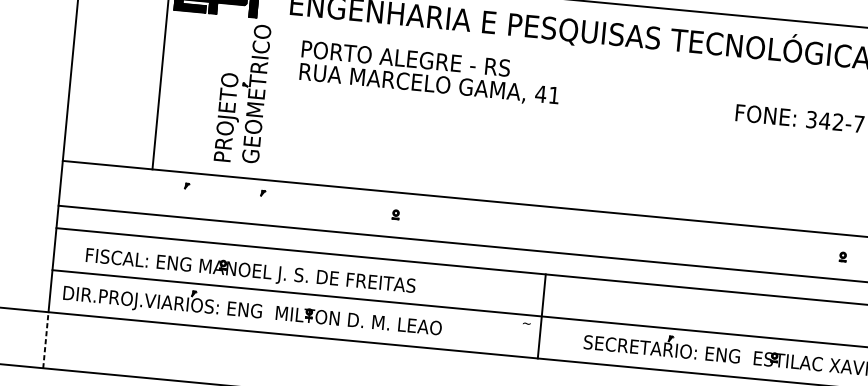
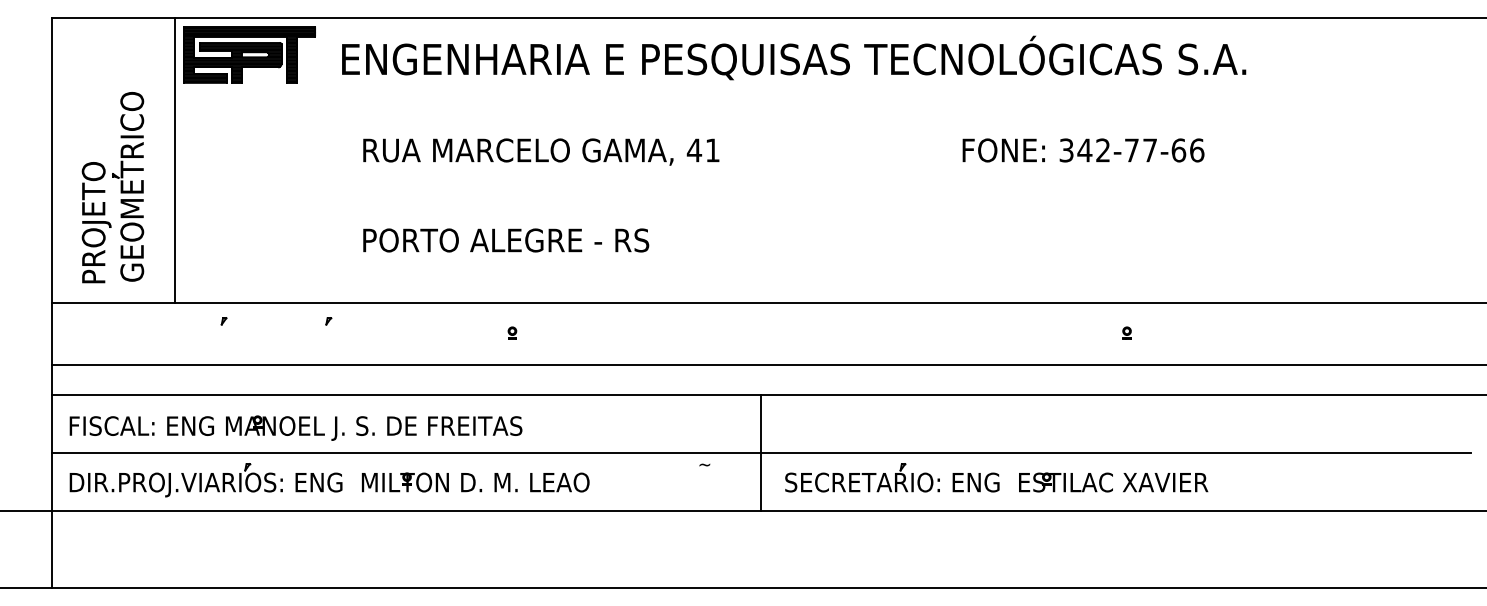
text: (406, 58) -> (506, 240), moved
part: (237, 94) -> (105, 190), moved
part: (250, 271) -> (295, 427), moved
line: (541, 315) -> (761, 452), moved
line: (45, 340) -> (51, 549), dashed -> solid

